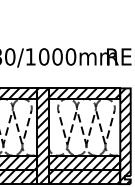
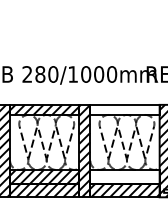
hatch: (83, 93) -> (124, 109), removed
hatch: (83, 162) -> (124, 176), removed

